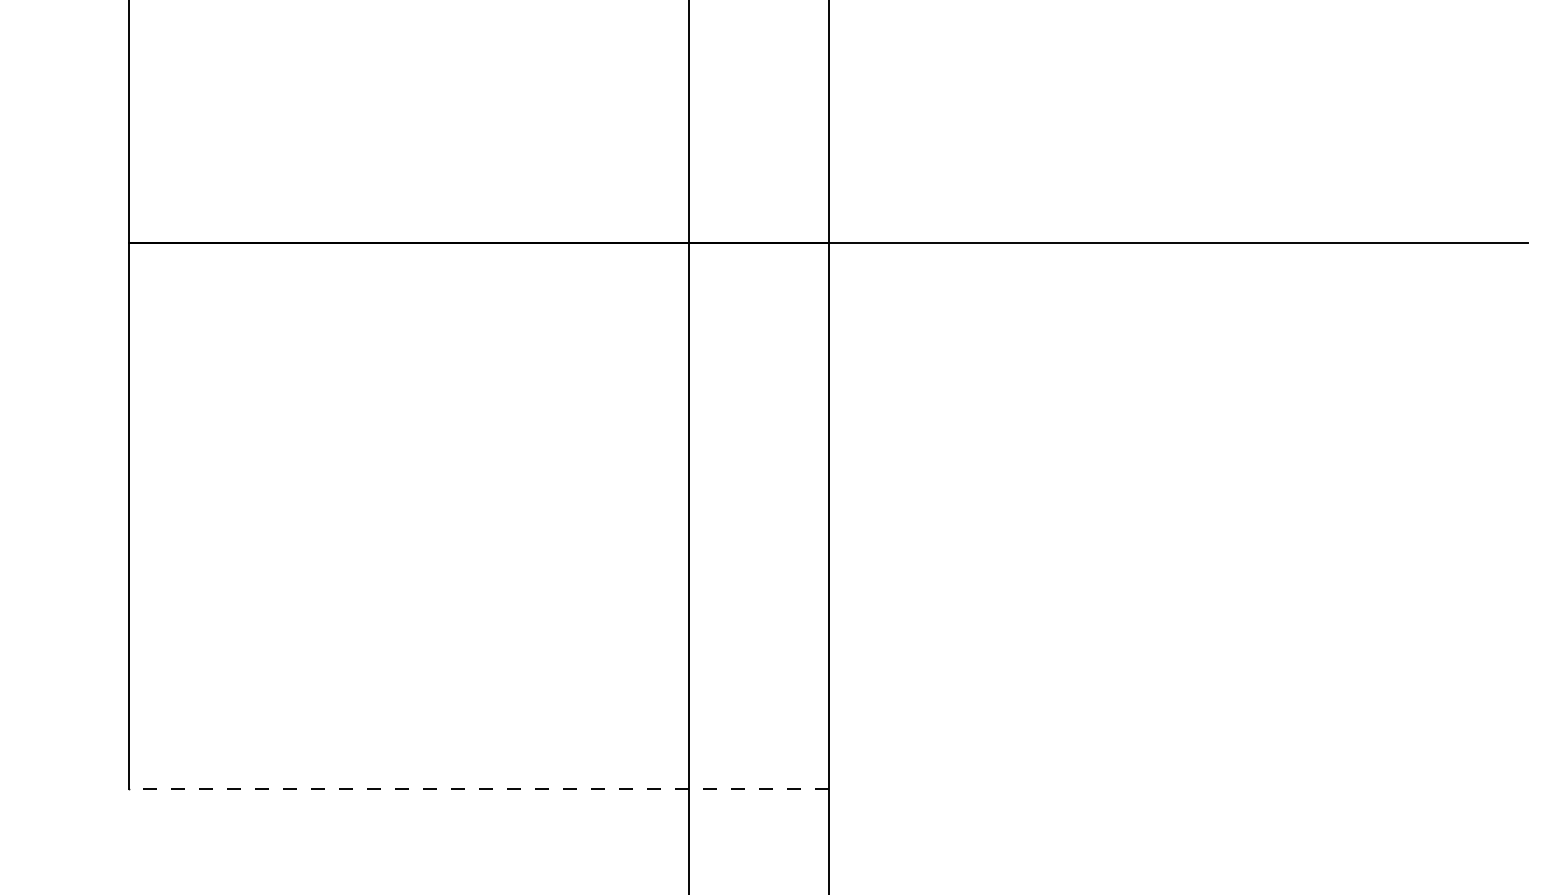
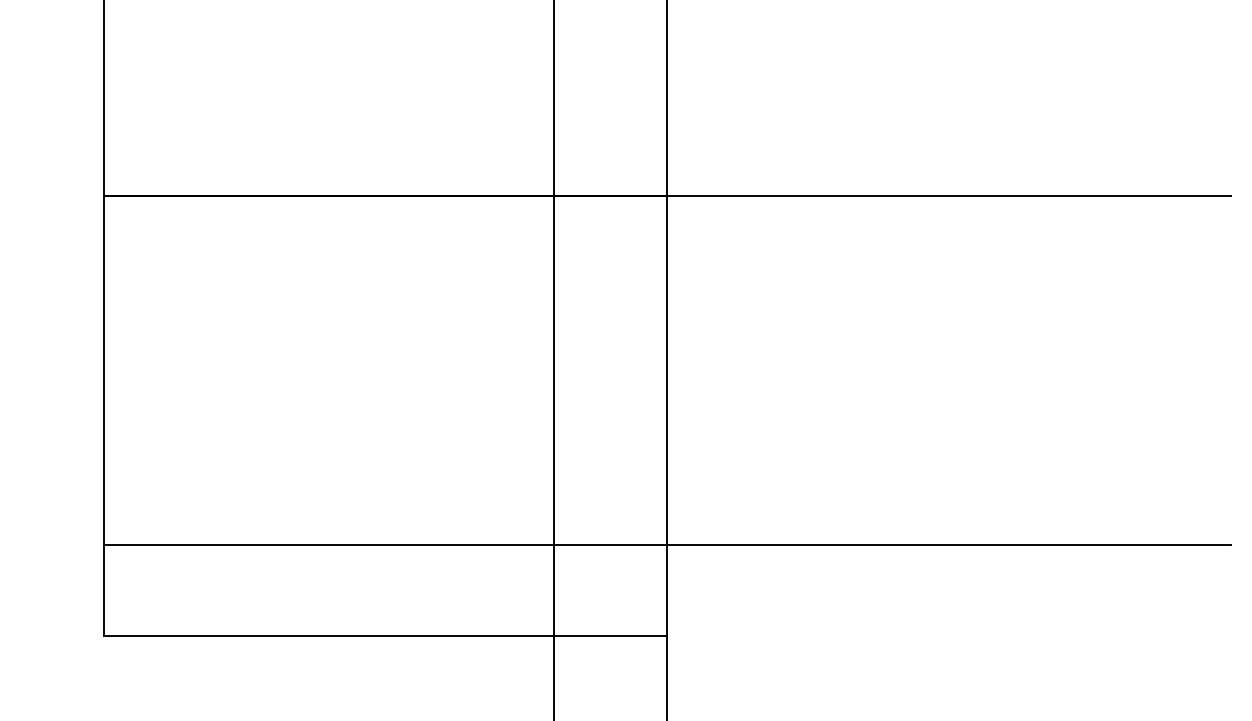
line: (827, 677) -> (666, 545), added
line: (478, 788) -> (385, 635), dashed -> solid

